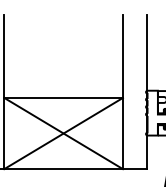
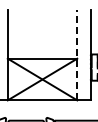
line: (123, 90) -> (77, 54), solid -> dashed

